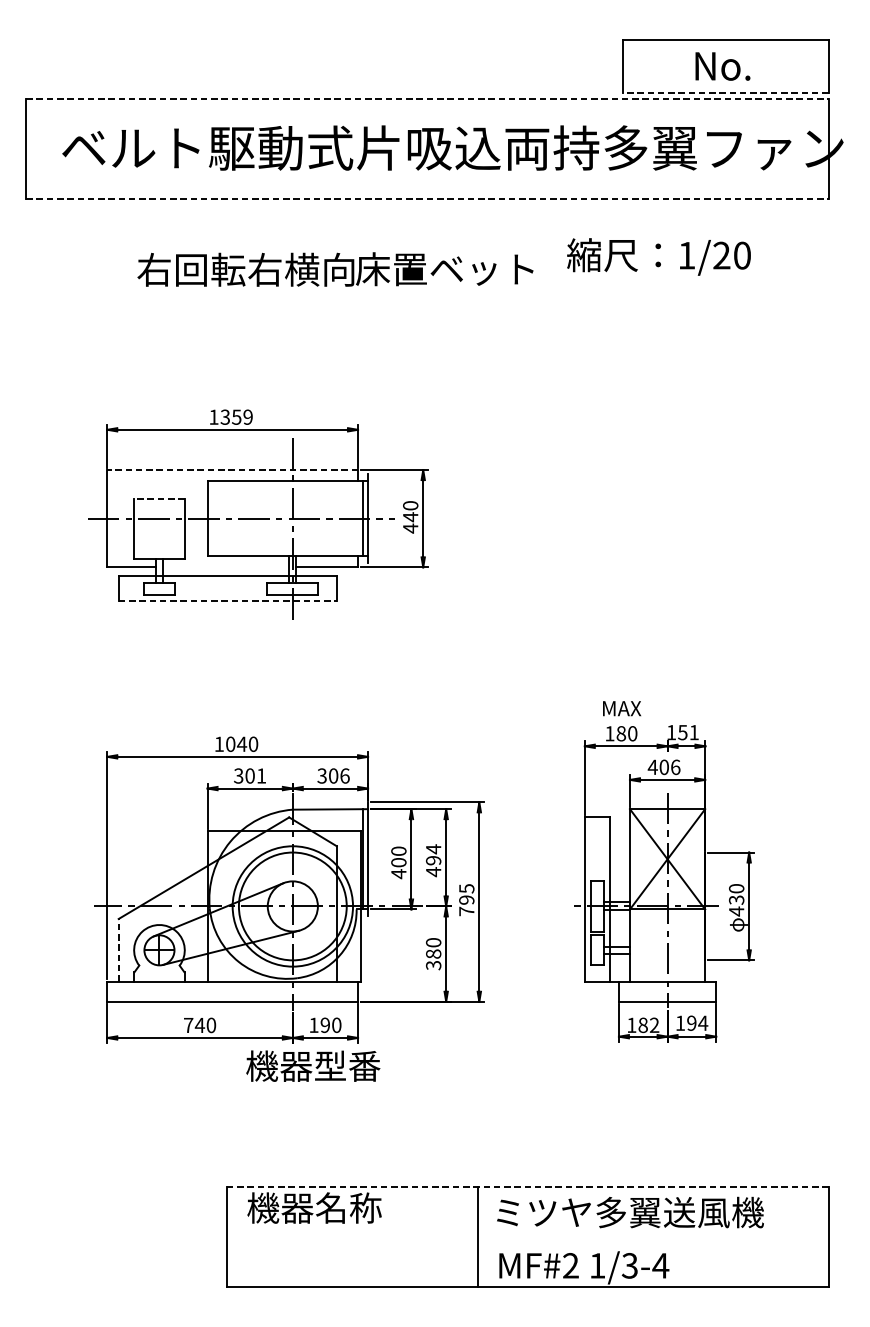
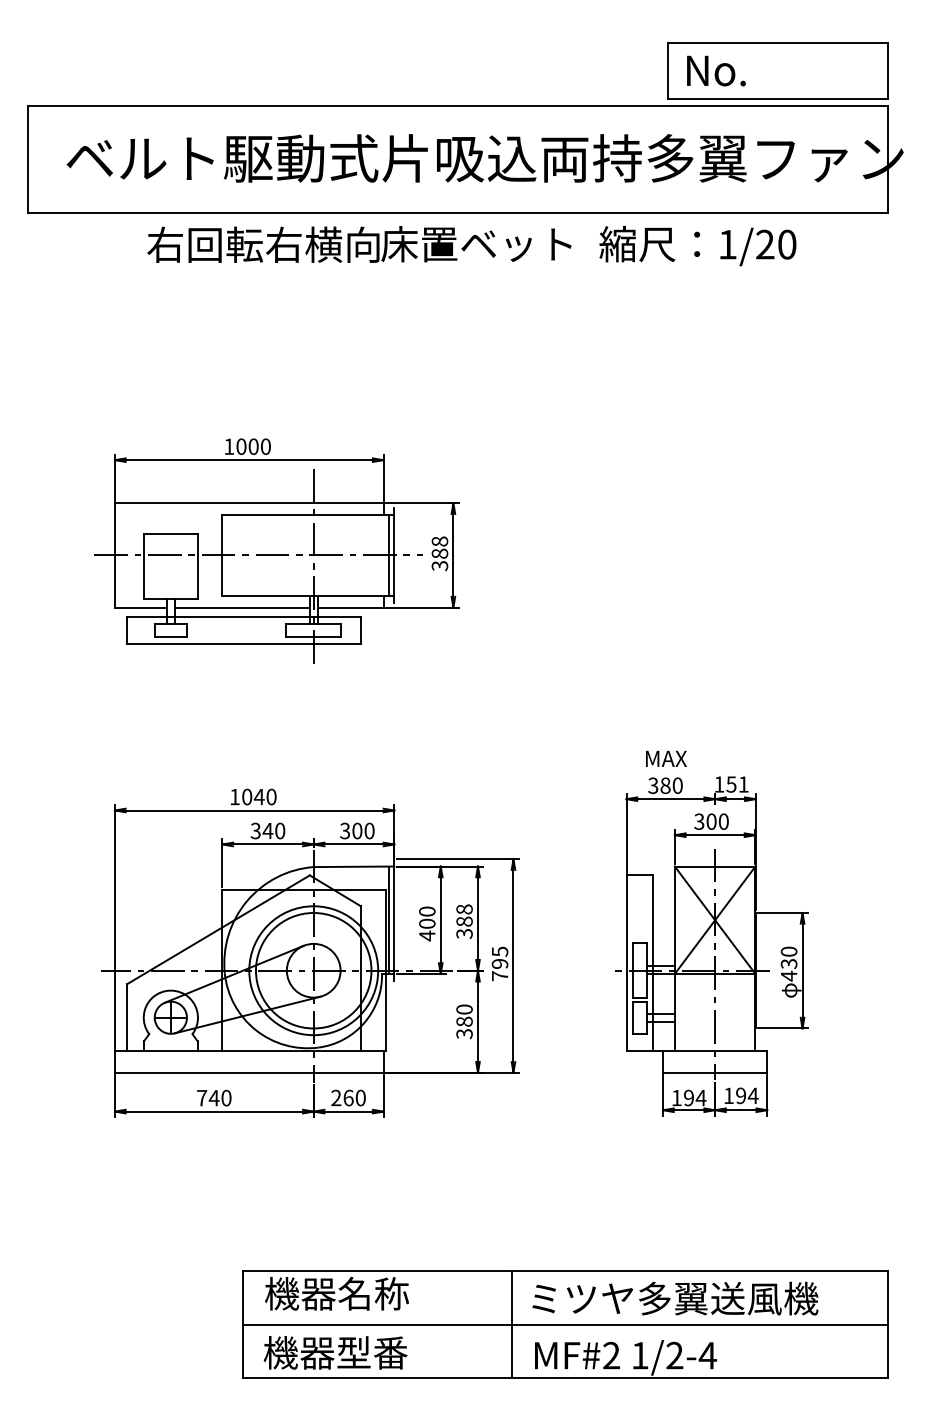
text: (723, 65) -> (716, 70), moved
line: (725, 93) -> (777, 99), dashed -> solid
line: (427, 98) -> (457, 105), dashed -> solid
line: (427, 199) -> (457, 213), dashed -> solid
text: (658, 257) -> (697, 246), moved
text: (335, 269) -> (359, 244), moved
text: (236, 417) -> (253, 446), 1359 -> 1000
line: (231, 470) -> (248, 503), dashed -> solid
line: (159, 498) -> (170, 533), dashed -> solid
text: (410, 516) -> (439, 553), 440 -> 388
line: (225, 567) -> (241, 607), added
line: (228, 601) -> (244, 644), dashed -> solid
text: (610, 733) -> (653, 785), 180 -> 380
text: (663, 767) -> (710, 821), 406 -> 300
text: (255, 775) -> (273, 830), 301 -> 340
text: (344, 775) -> (369, 830), 306 -> 300
text: (433, 860) -> (464, 921), 494 -> 388
line: (118, 950) -> (127, 1017), dashed -> solid
text: (319, 1024) -> (342, 1097), 190 -> 260
text: (649, 1024) -> (695, 1097), 182 -> 194
text: (313, 1065) -> (335, 1352), moved
line: (527, 1186) -> (565, 1270), dashed -> solid
line: (527, 1236) -> (565, 1324), added
text: (629, 1265) -> (674, 1355), 1/3-4 -> 1/2-4

